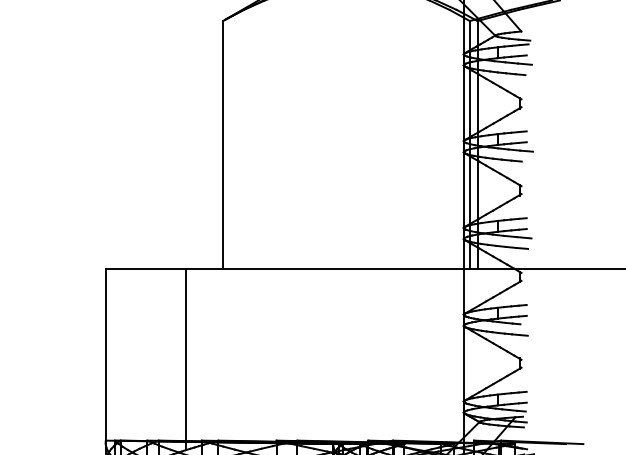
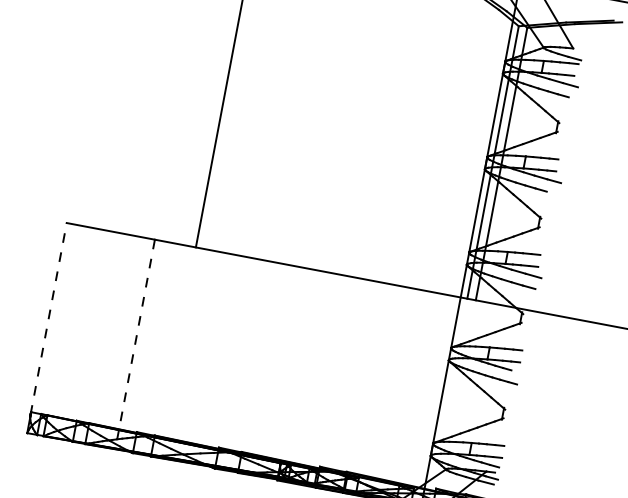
line: (105, 355) -> (48, 318), solid -> dashed
line: (185, 359) -> (135, 339), solid -> dashed

